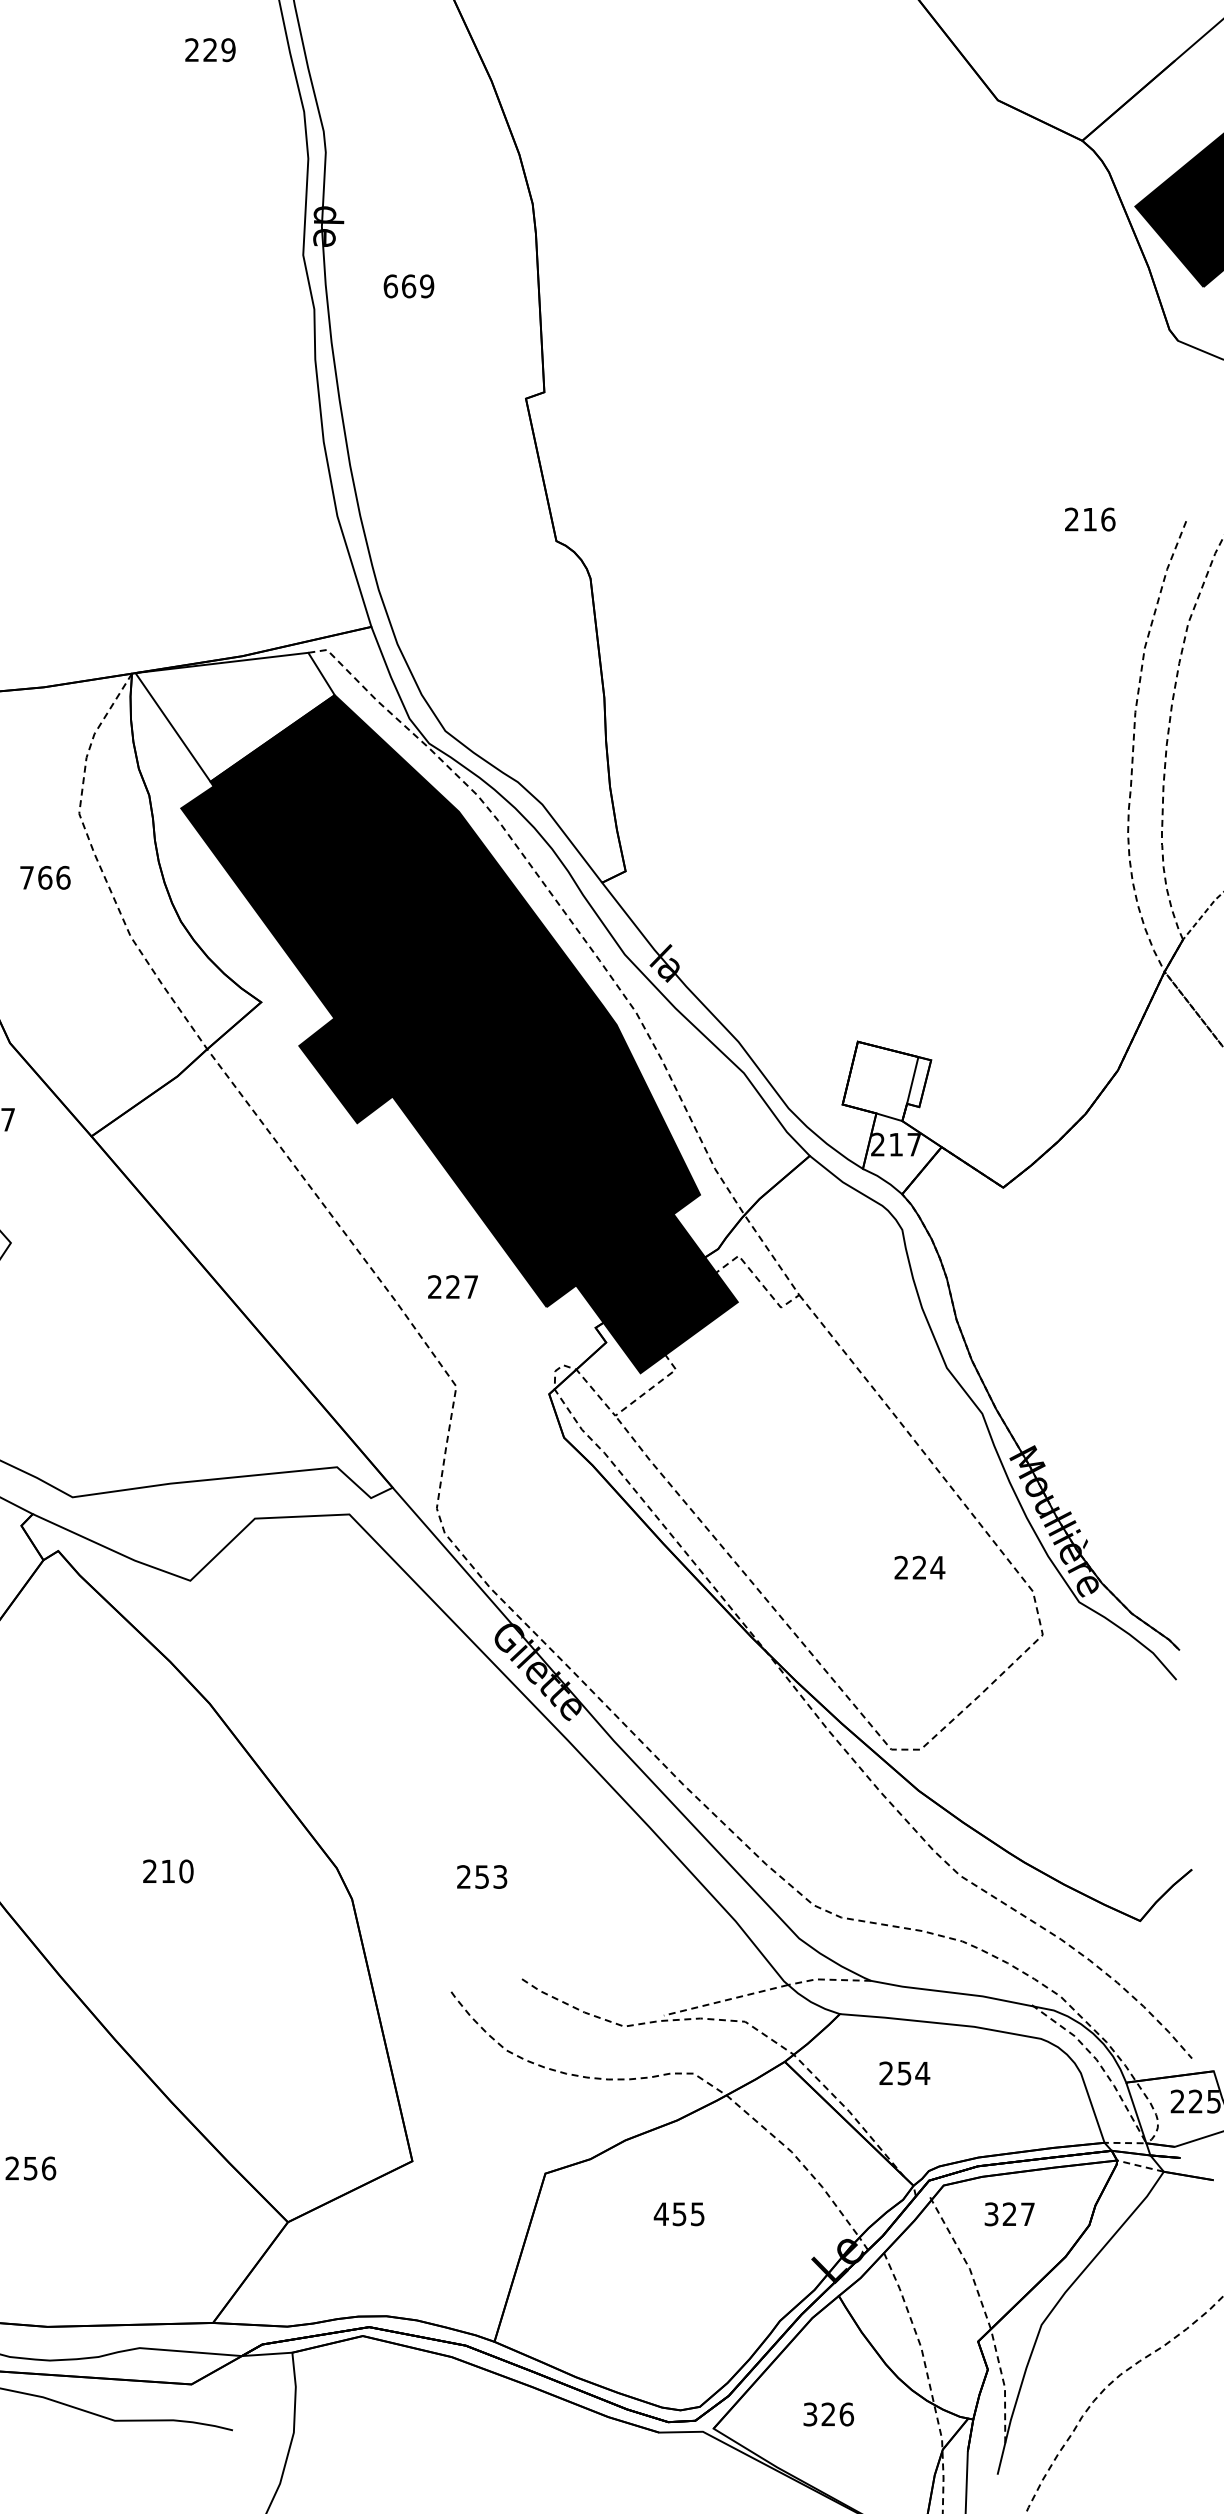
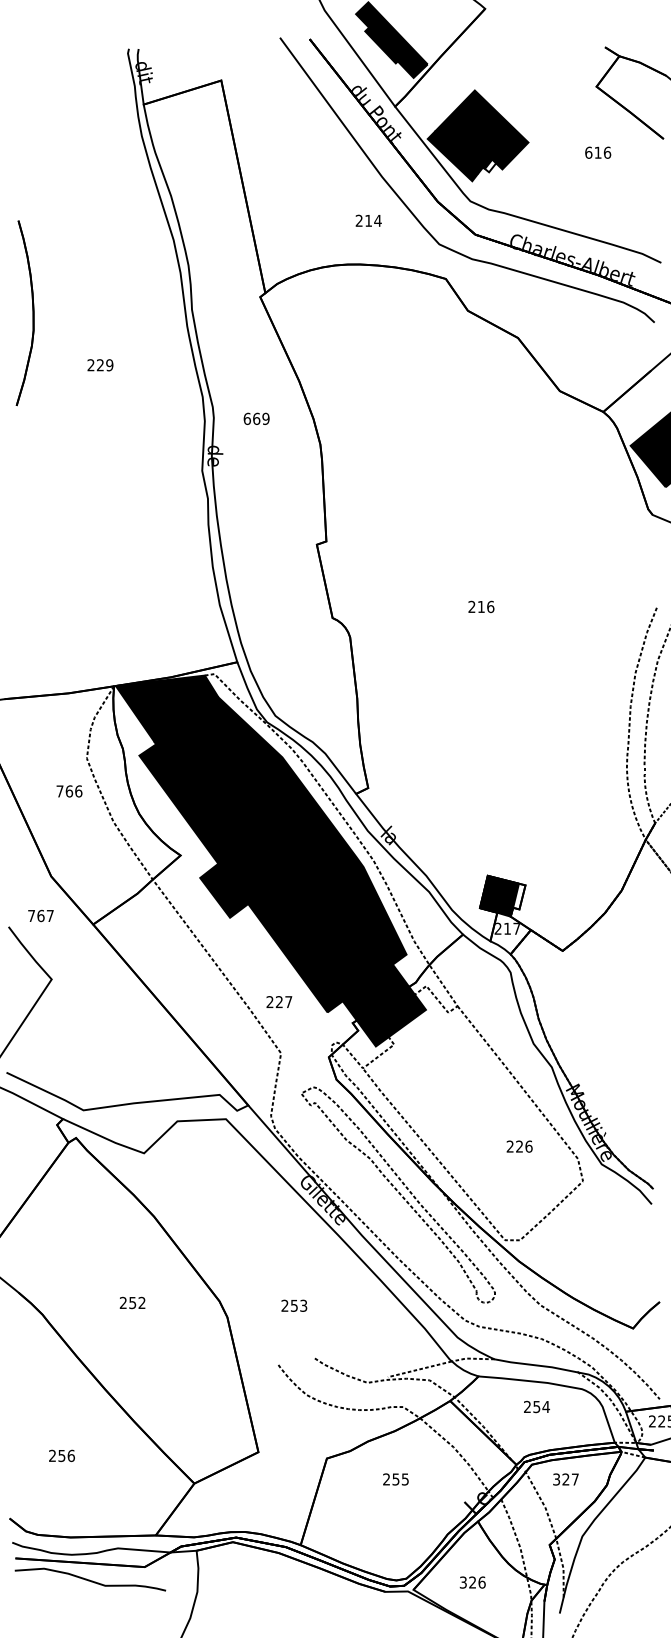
text: (210, 50) -> (100, 365), moved
text: (408, 285) -> (256, 418), moved
text: (1090, 518) -> (481, 606), moved
fill: (233, 716) -> (166, 708), added
fill: (878, 1079) -> (498, 895), added
text: (936, 1567) -> (528, 1146), 224 -> 226
part: (684, 1660) -> (398, 1194), added
text: (177, 1872) -> (137, 1303), 210 -> 252
text: (903, 2072) -> (536, 1406), moved
text: (661, 2214) -> (386, 1479), 455 -> 255

